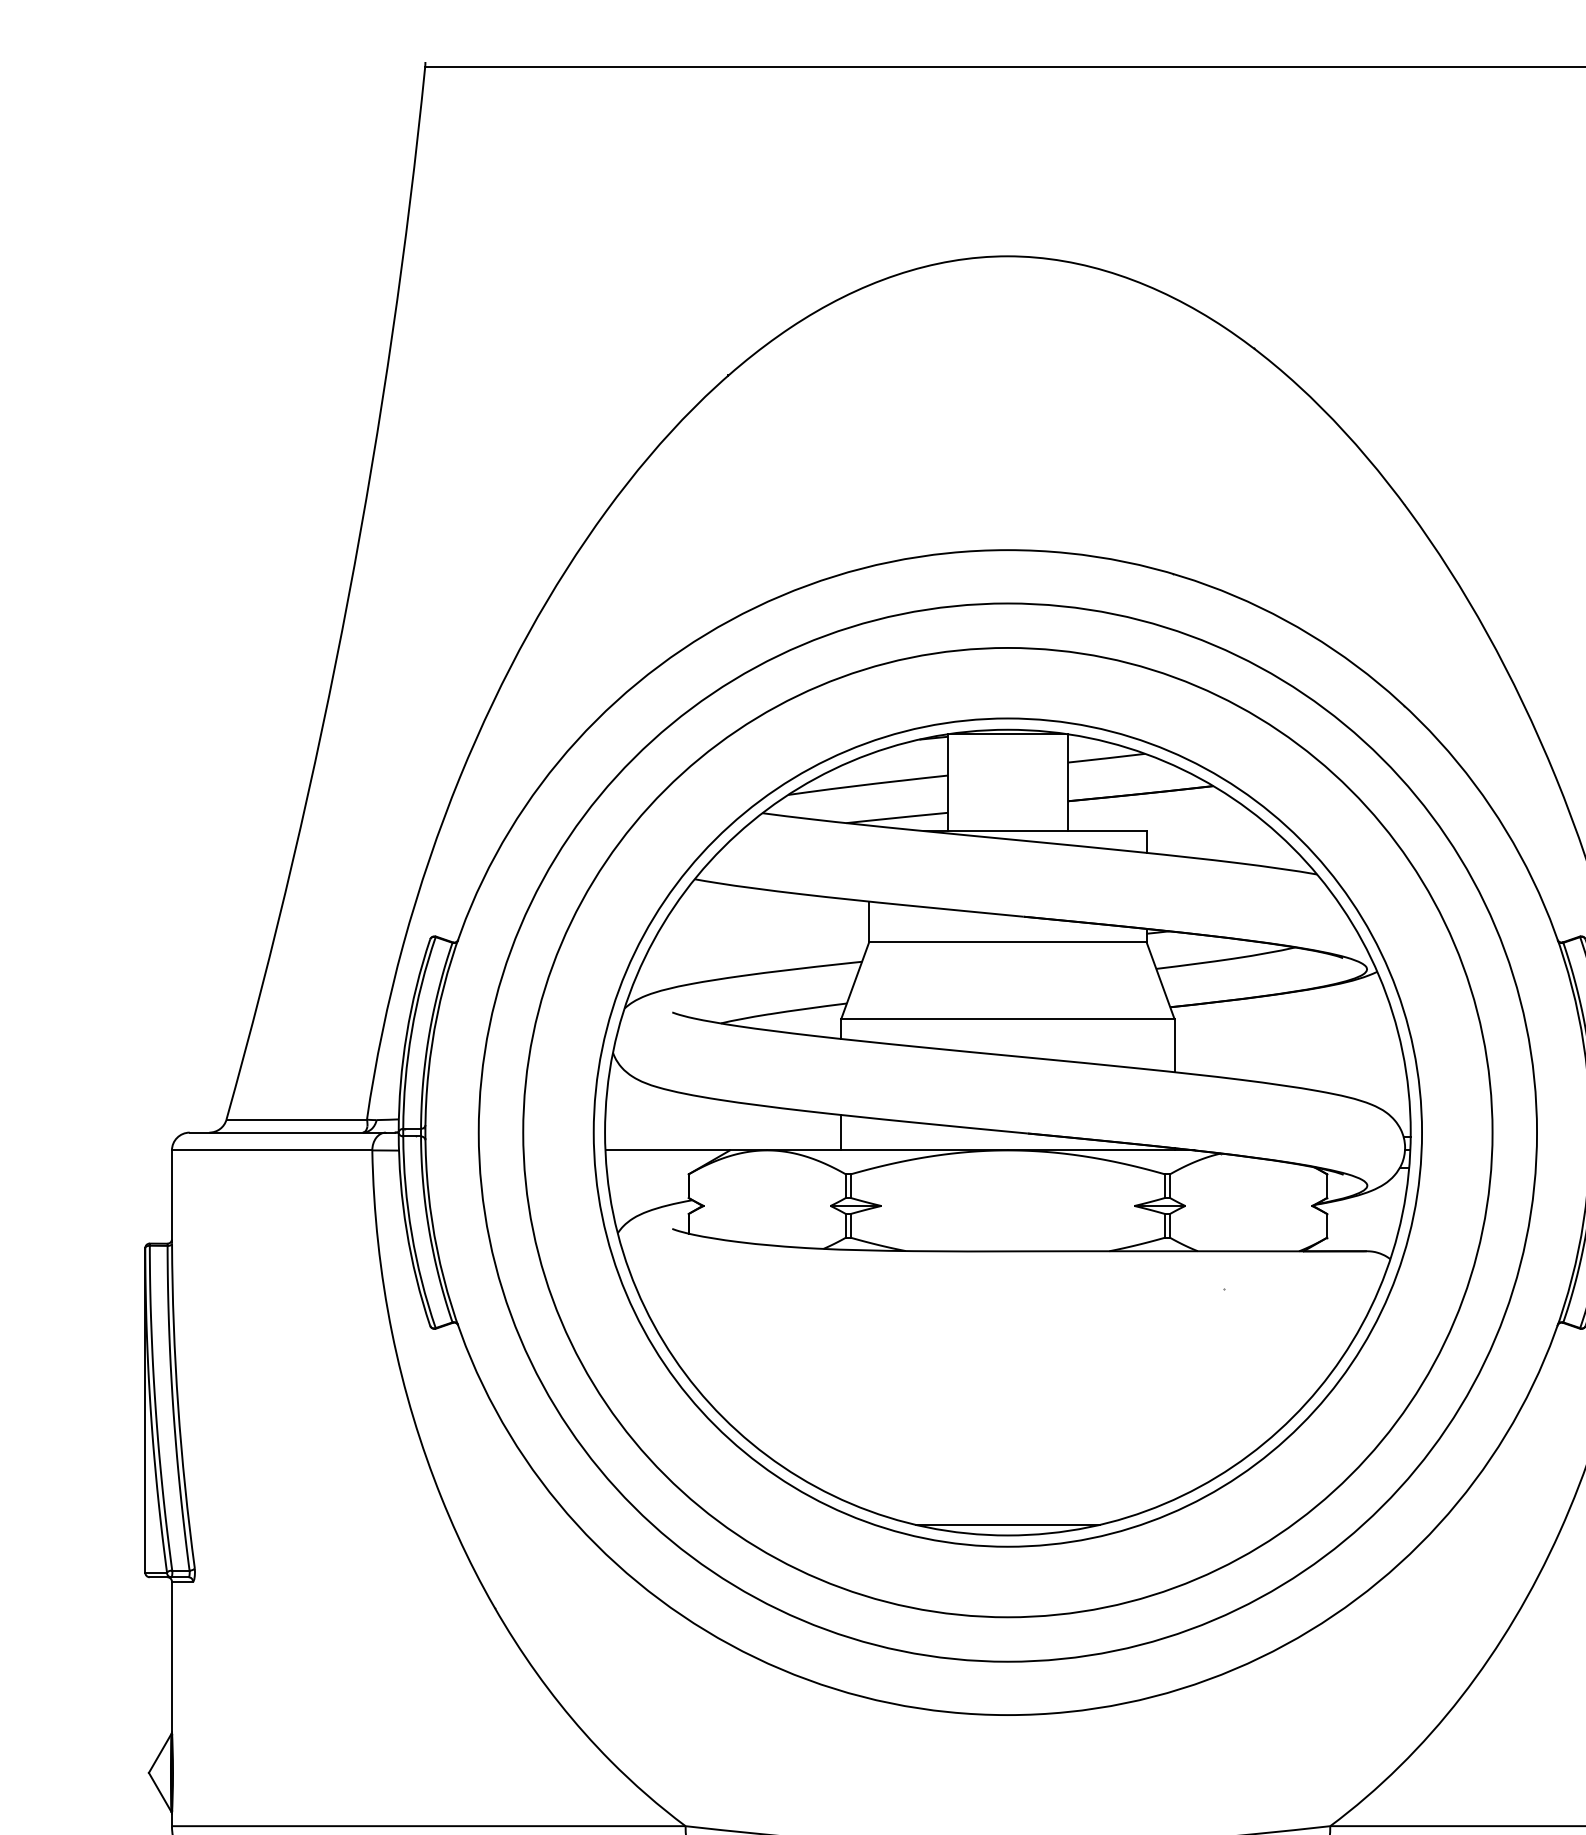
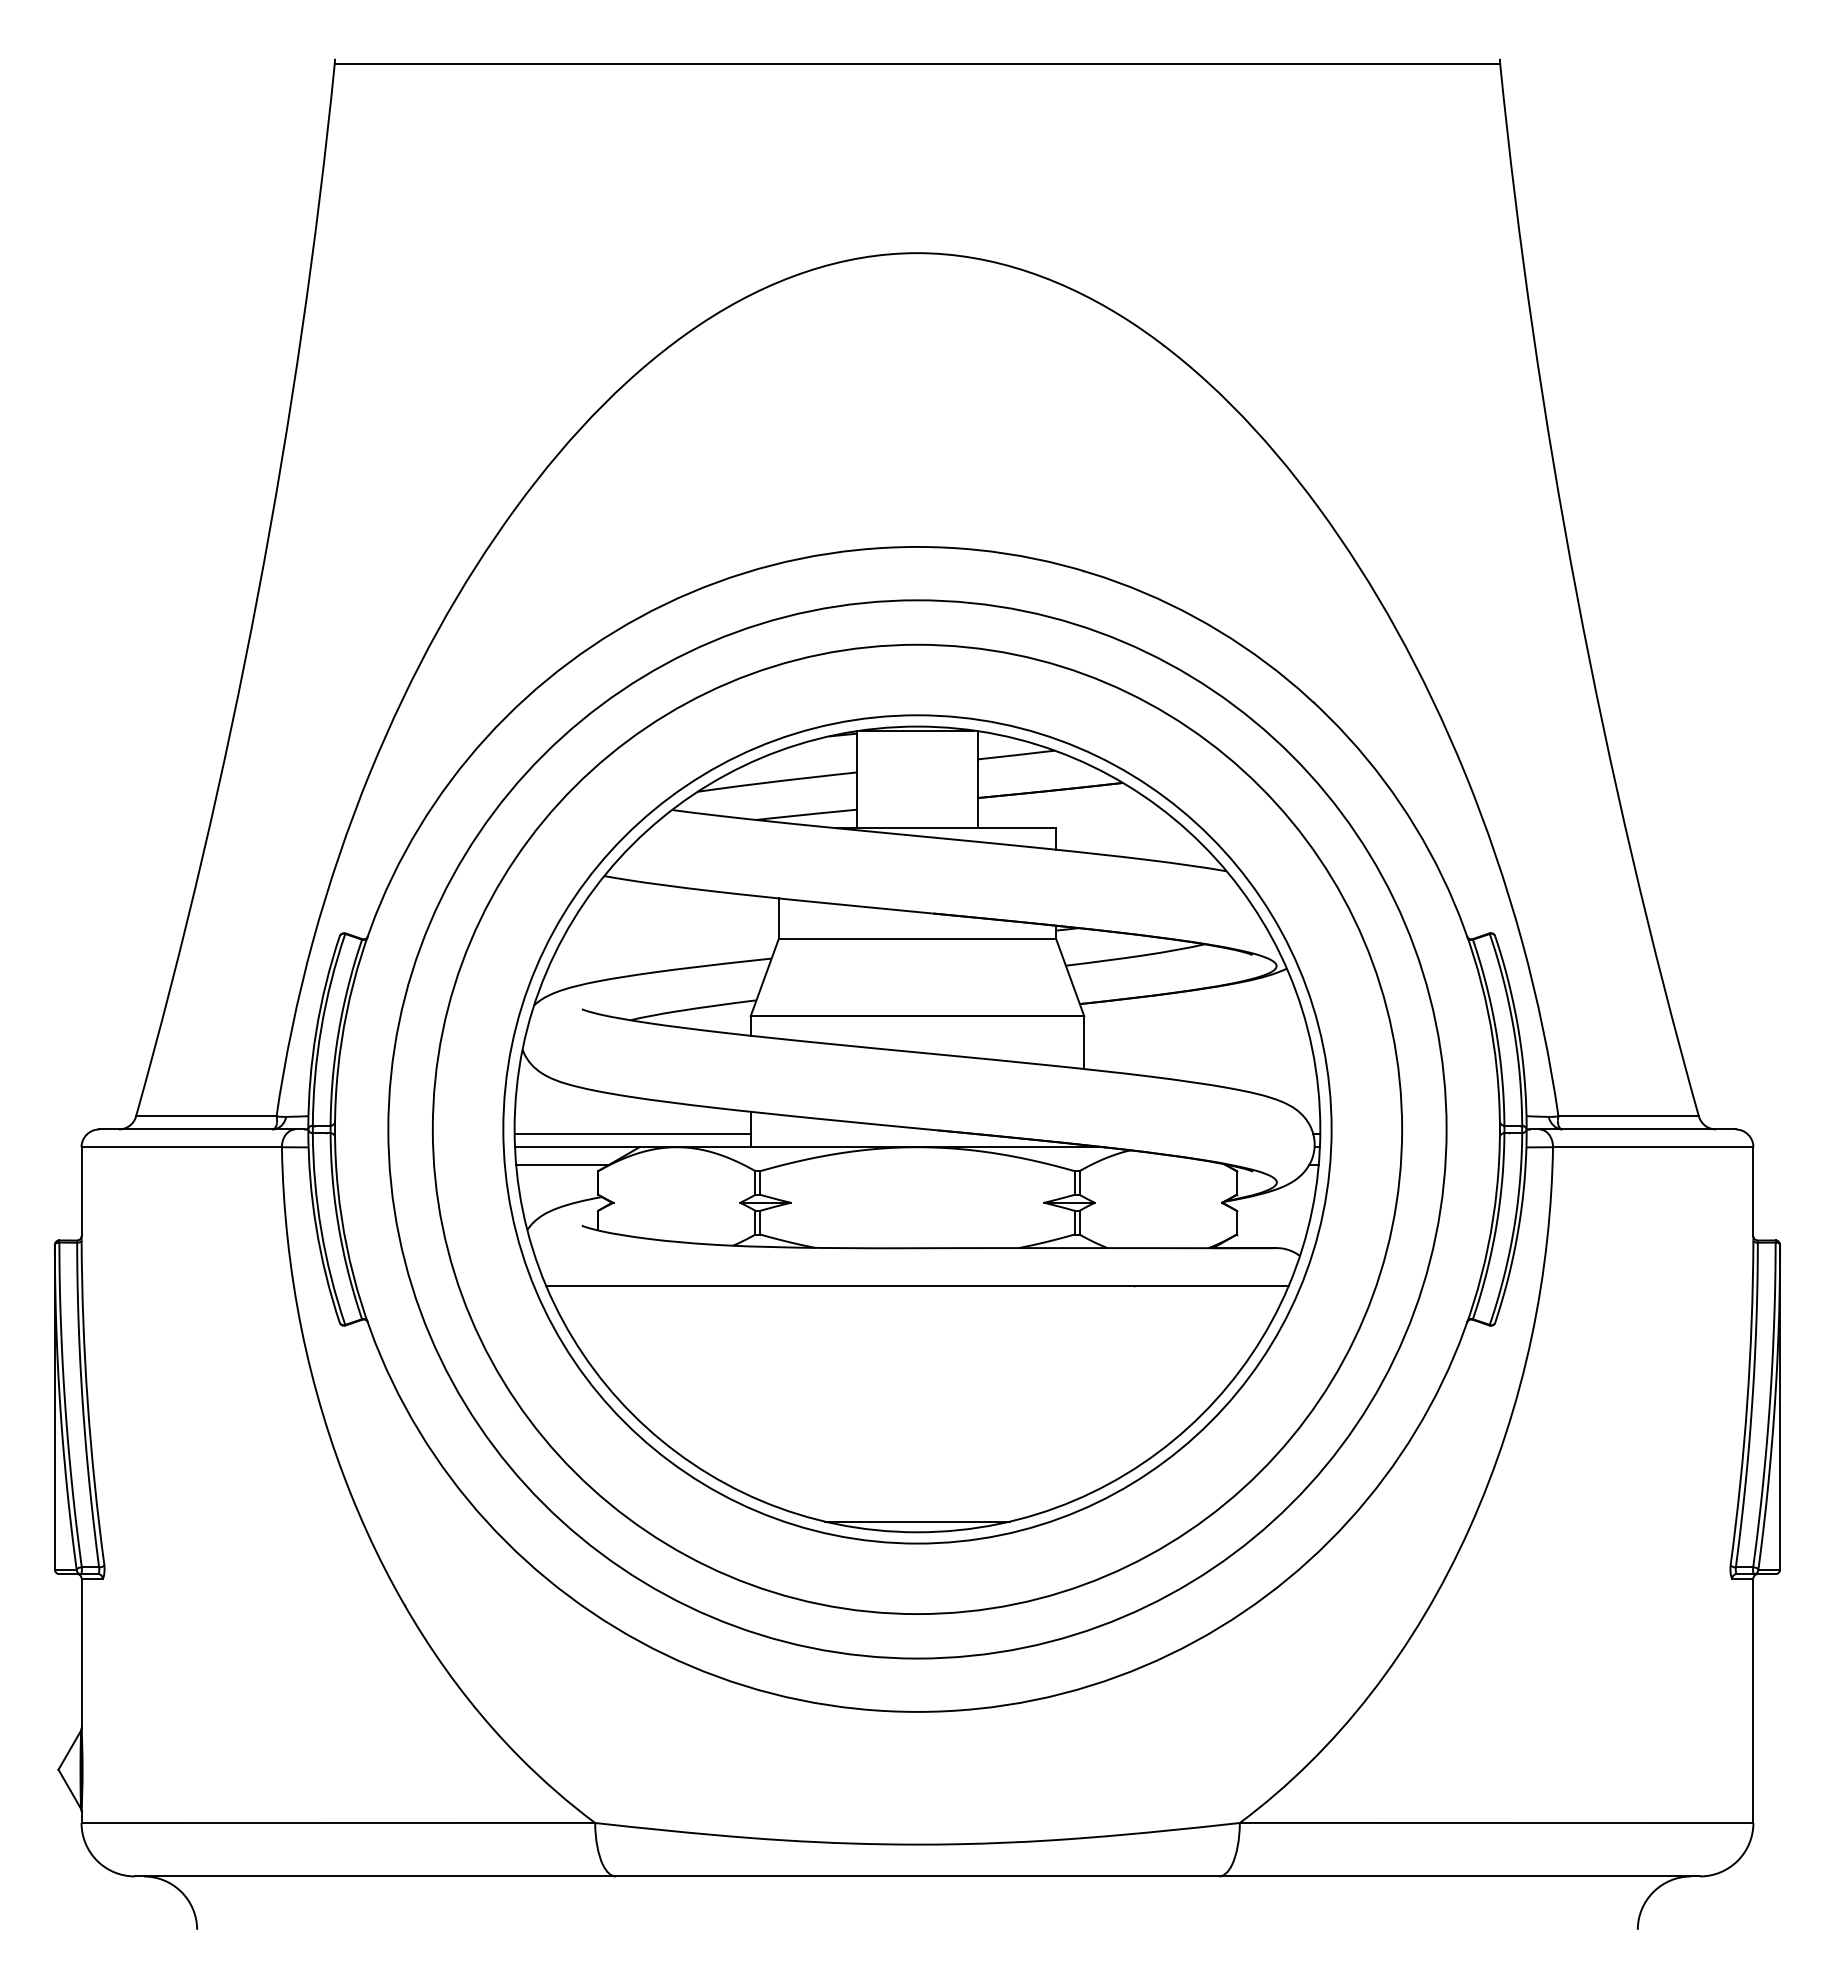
line: (722, 1137) -> (632, 1134), added
line: (652, 1168) -> (562, 1165), added
line: (1007, 1288) -> (917, 1285), added

